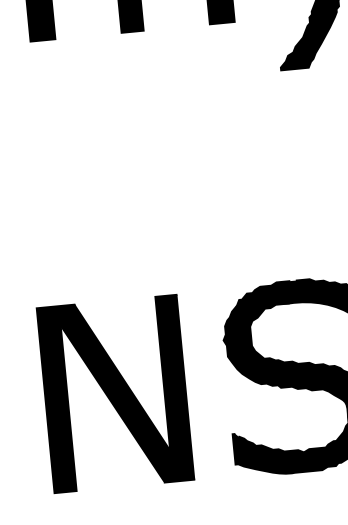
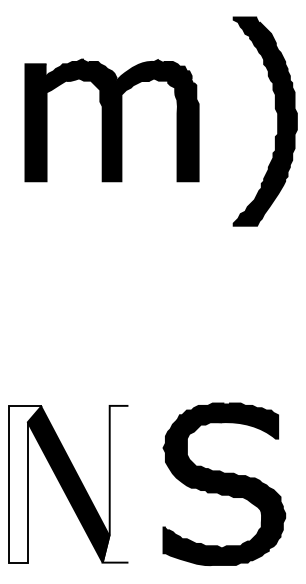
fill: (171, 387) -> (115, 483), removed
fill: (64, 397) -> (25, 483), removed

